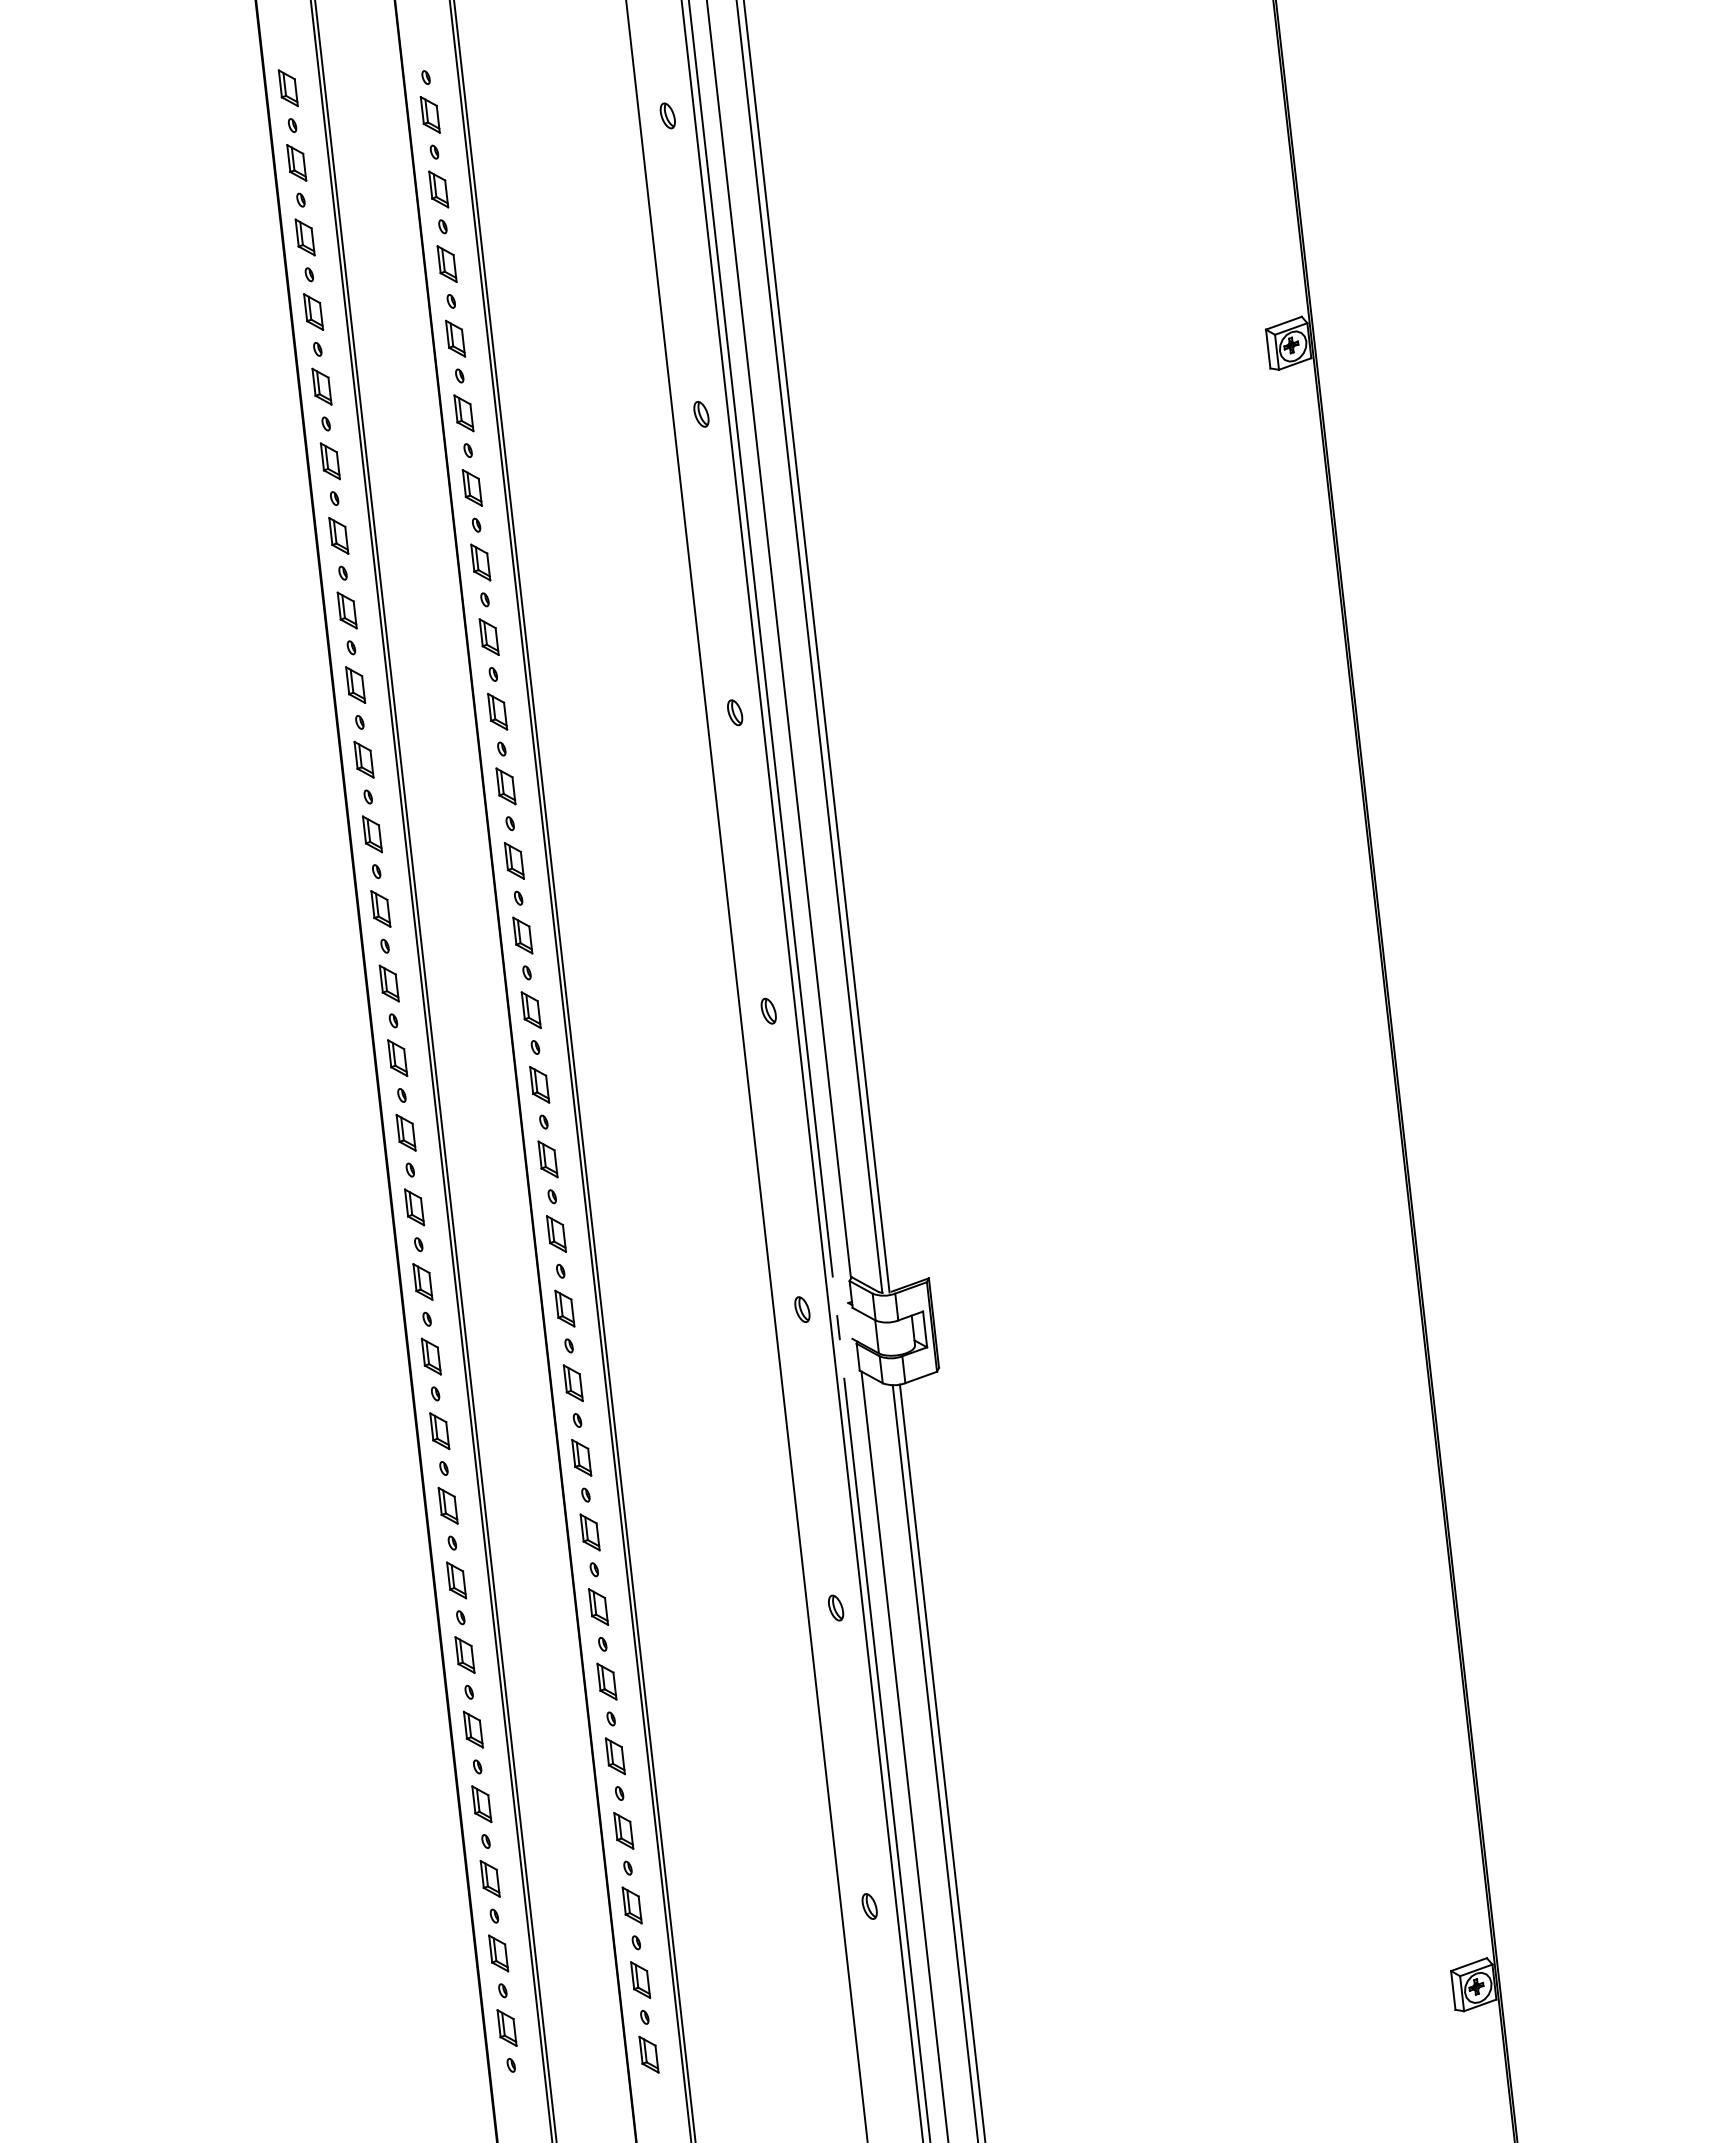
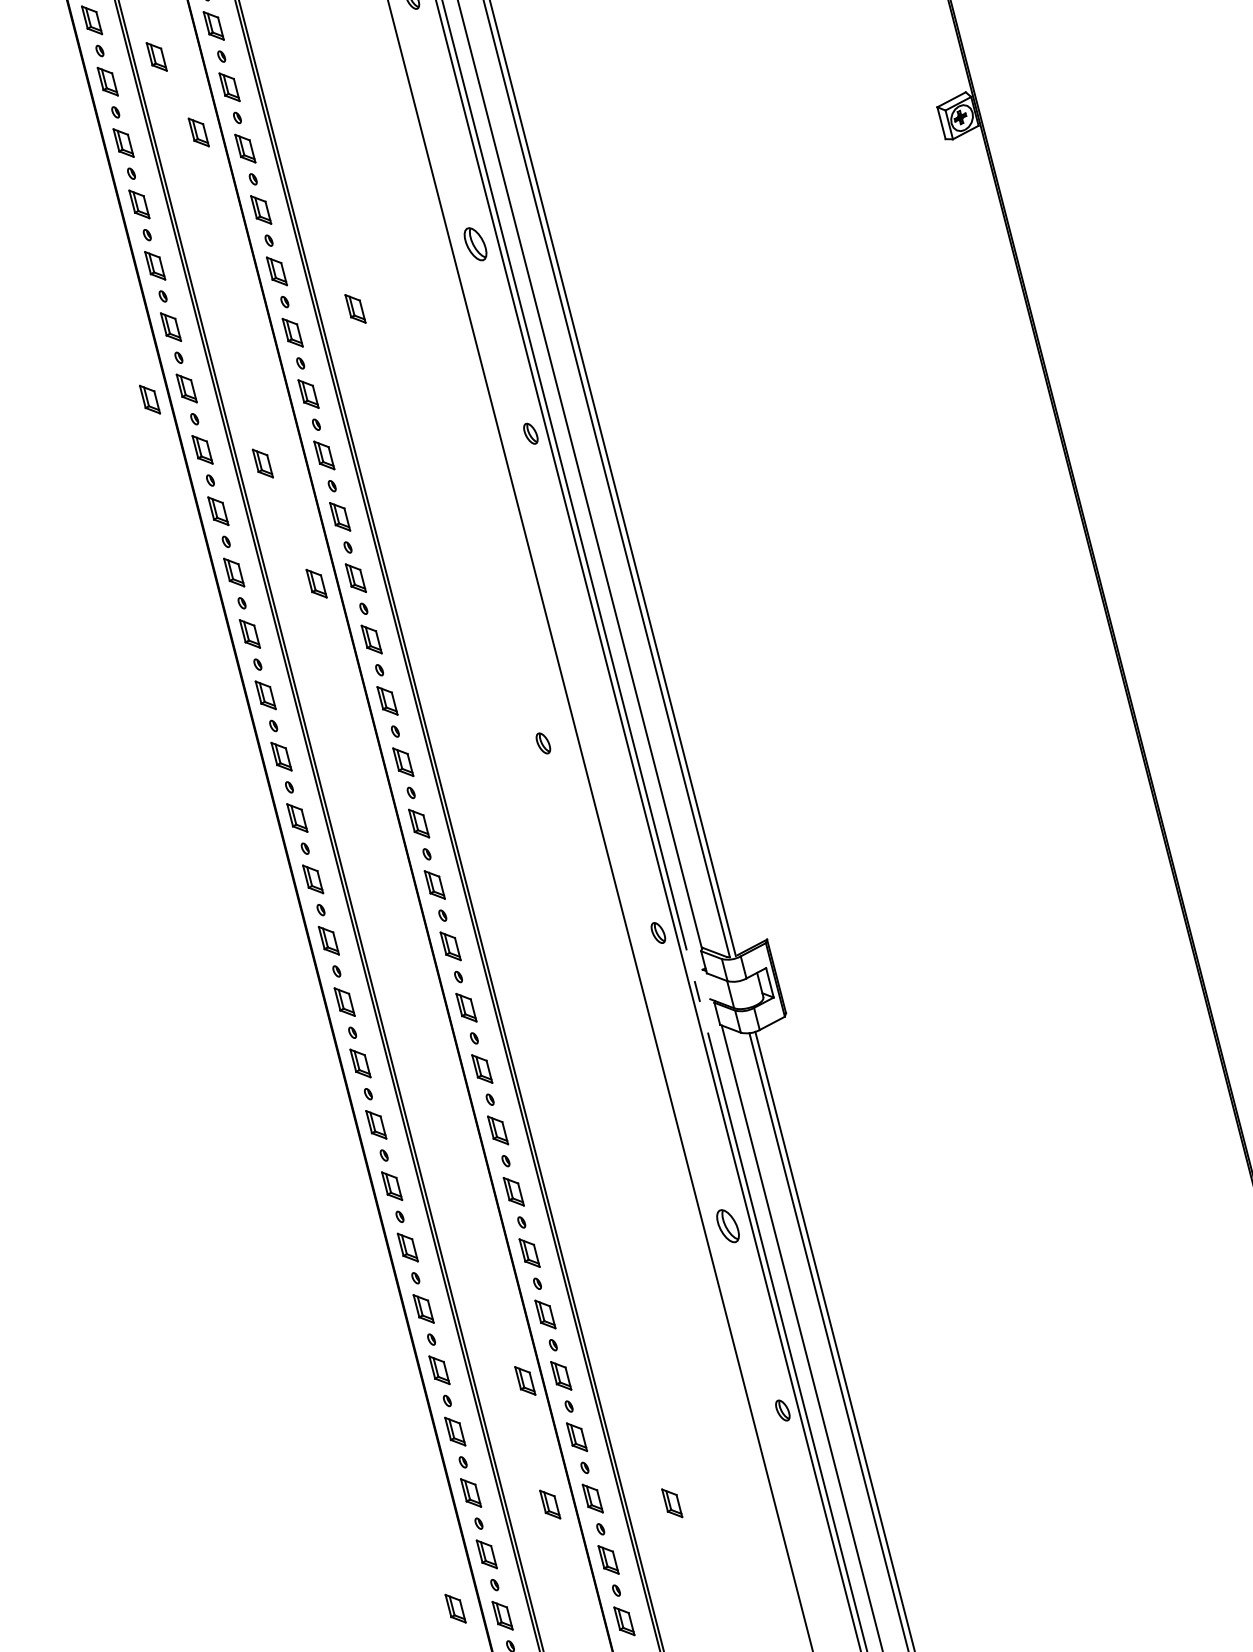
part: (357, 141) -> (156, 56), added
part: (394, 237) -> (198, 132), added
part: (701, 414) -> (475, 244), size x1.6
part: (549, 470) -> (355, 309), added
part: (293, 542) -> (149, 399), added
part: (415, 636) -> (262, 463), added
part: (735, 712) -> (531, 433), moved
part: (458, 786) -> (316, 583), added
part: (768, 1010) -> (543, 742), moved
part: (802, 1309) -> (658, 932), moved
part: (836, 1607) -> (728, 1225), size x1.6
part: (571, 1756) -> (524, 1381), added
part: (580, 1905) -> (549, 1504), added
part: (869, 1906) -> (782, 1410), moved
part: (724, 1923) -> (672, 1502), added
part: (452, 2011) -> (455, 1608), added

